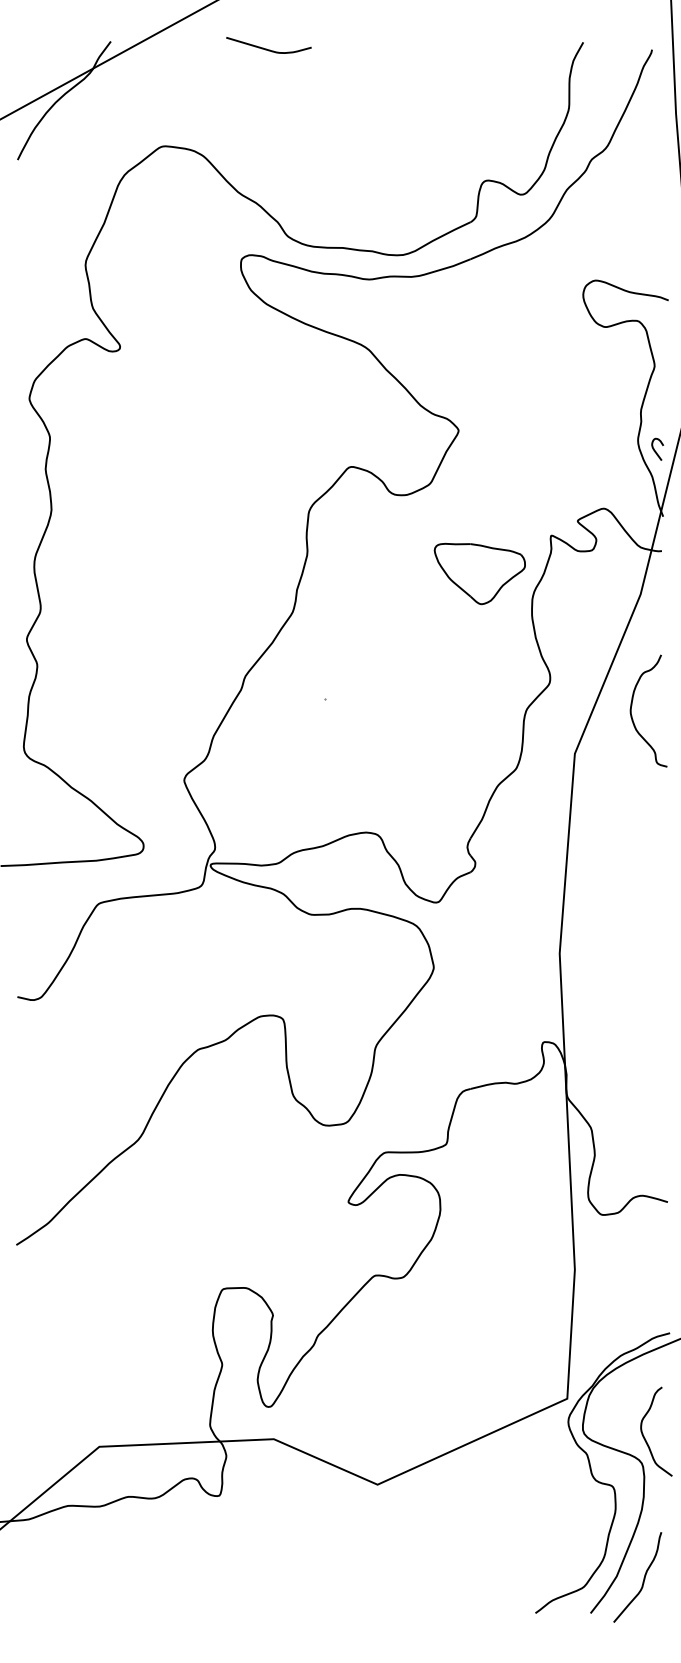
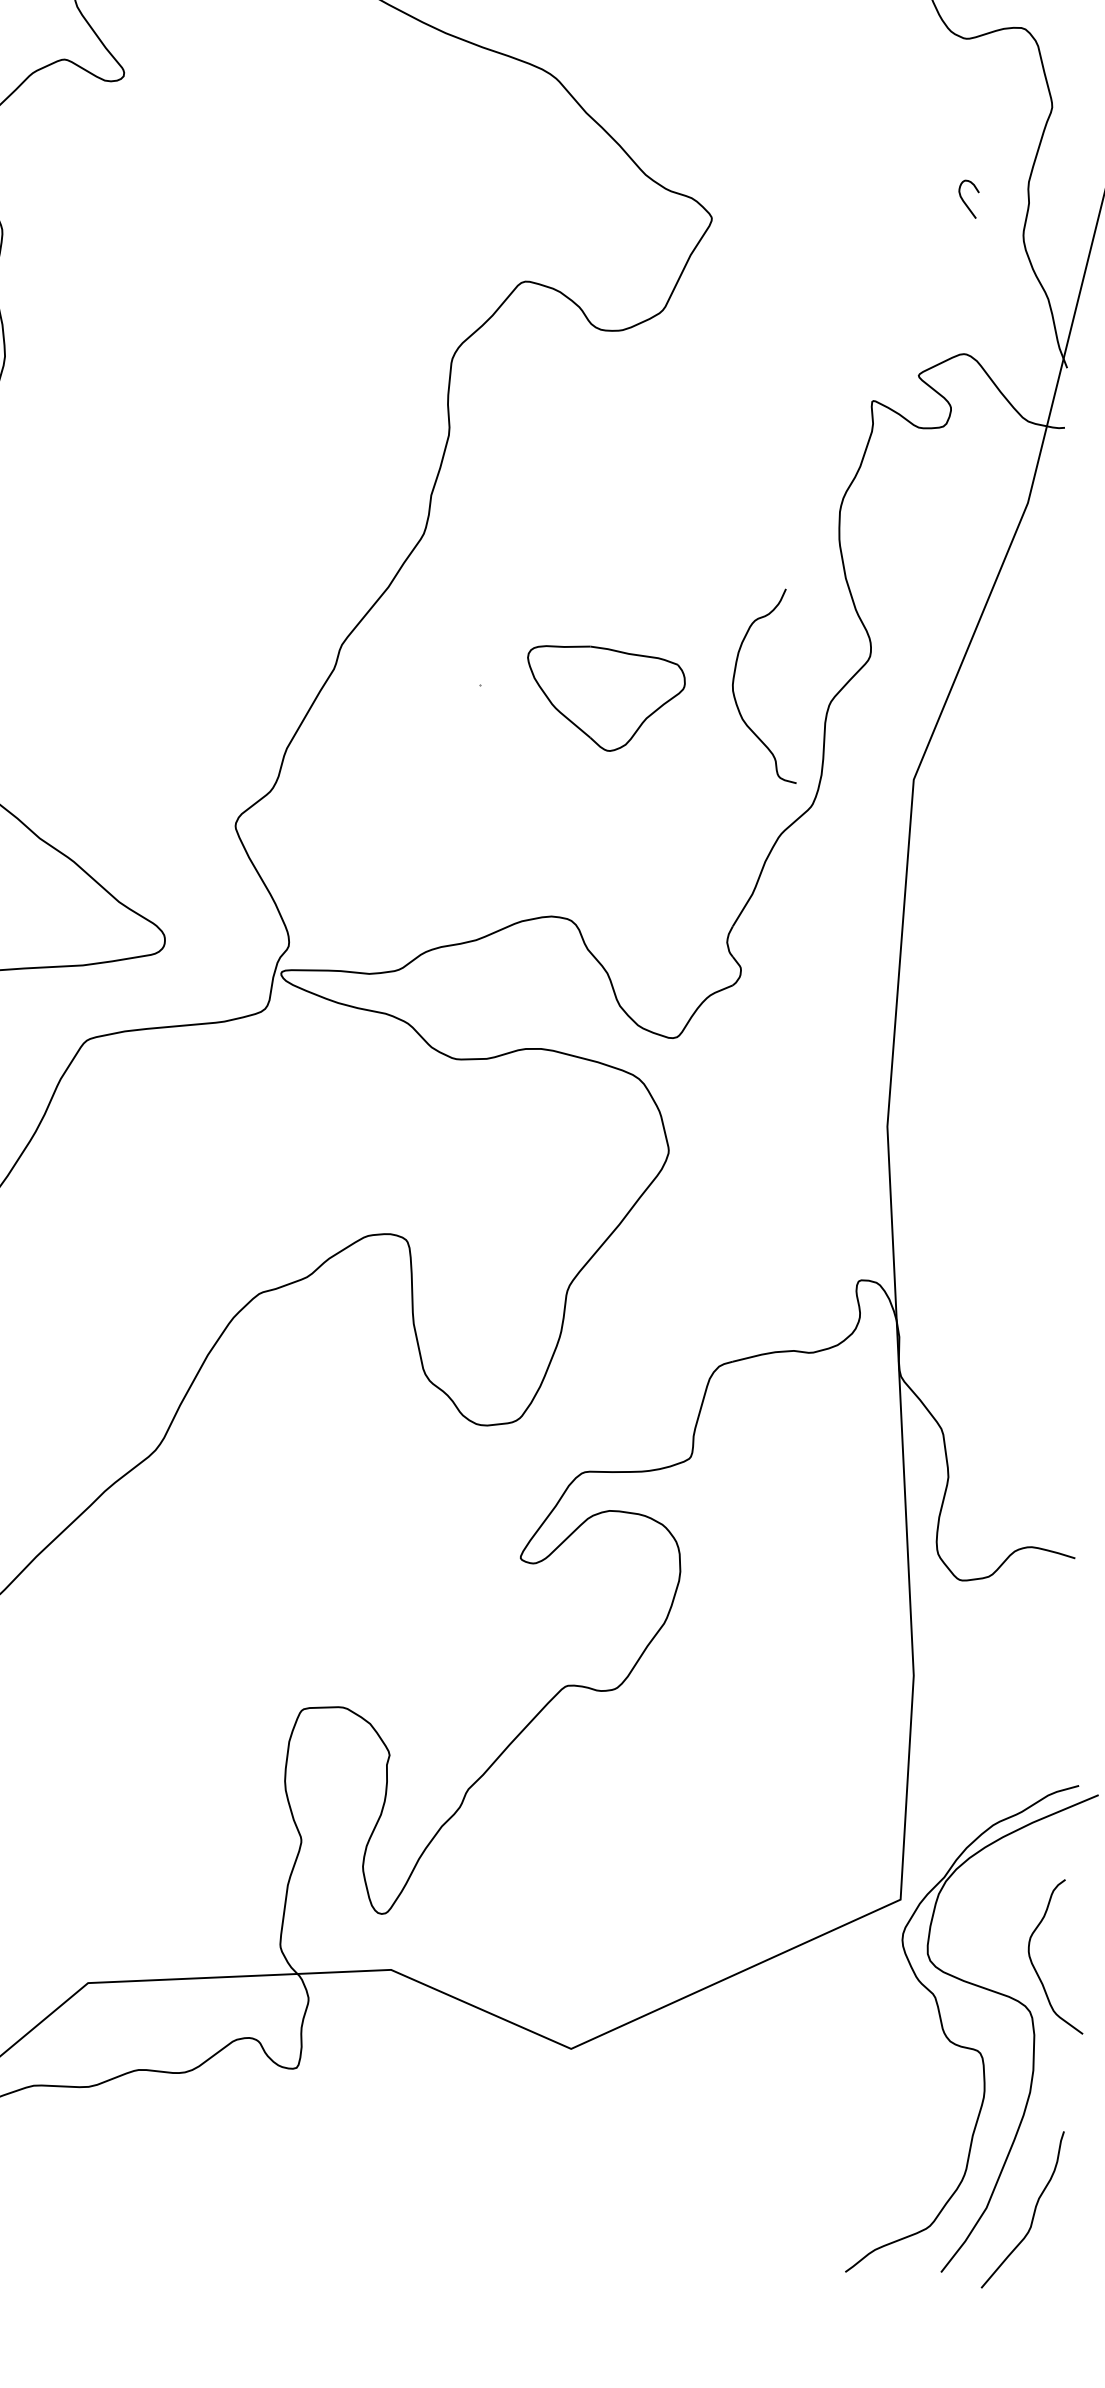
curve: (655, 450) -> (965, 201), moved
part: (479, 573) -> (605, 697), moved
curve: (632, 705) -> (735, 676), moved

